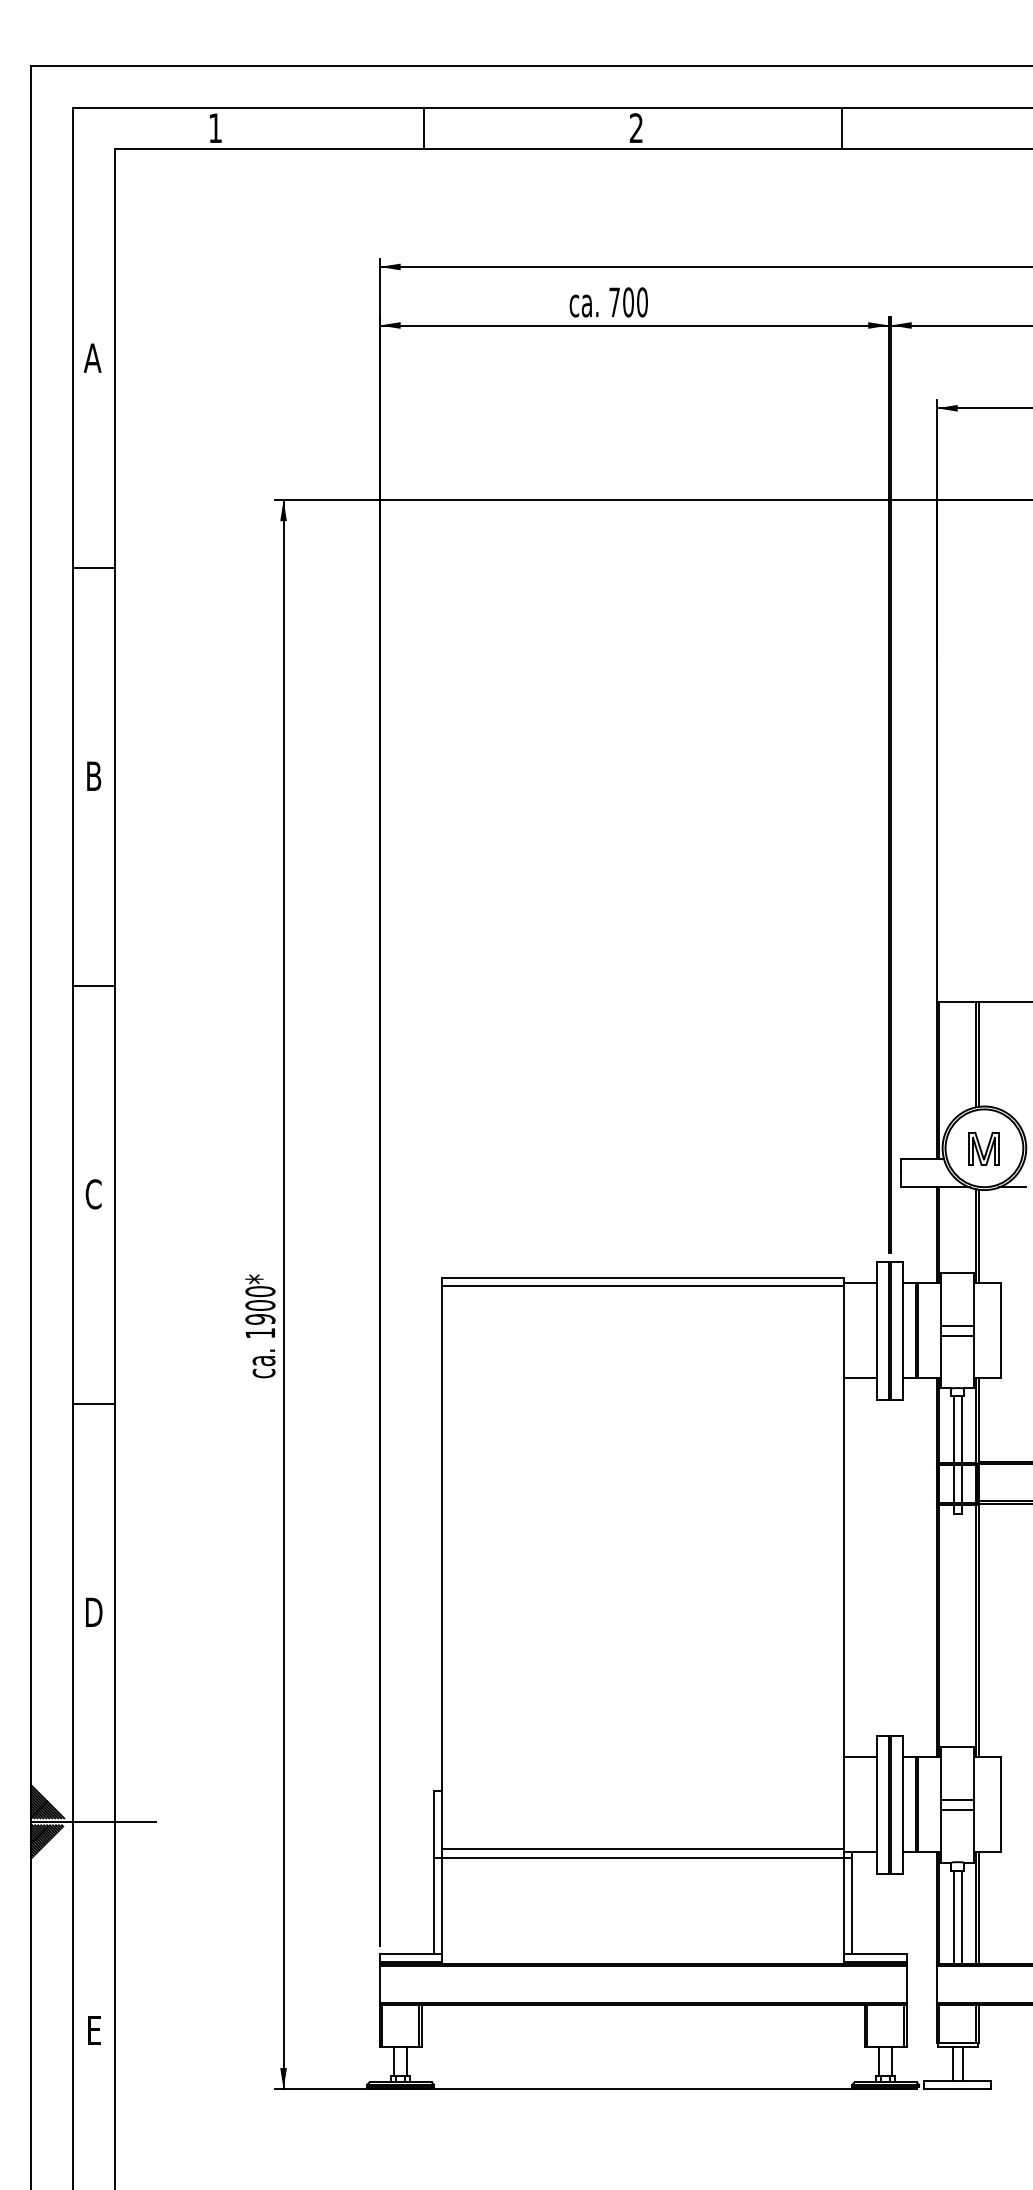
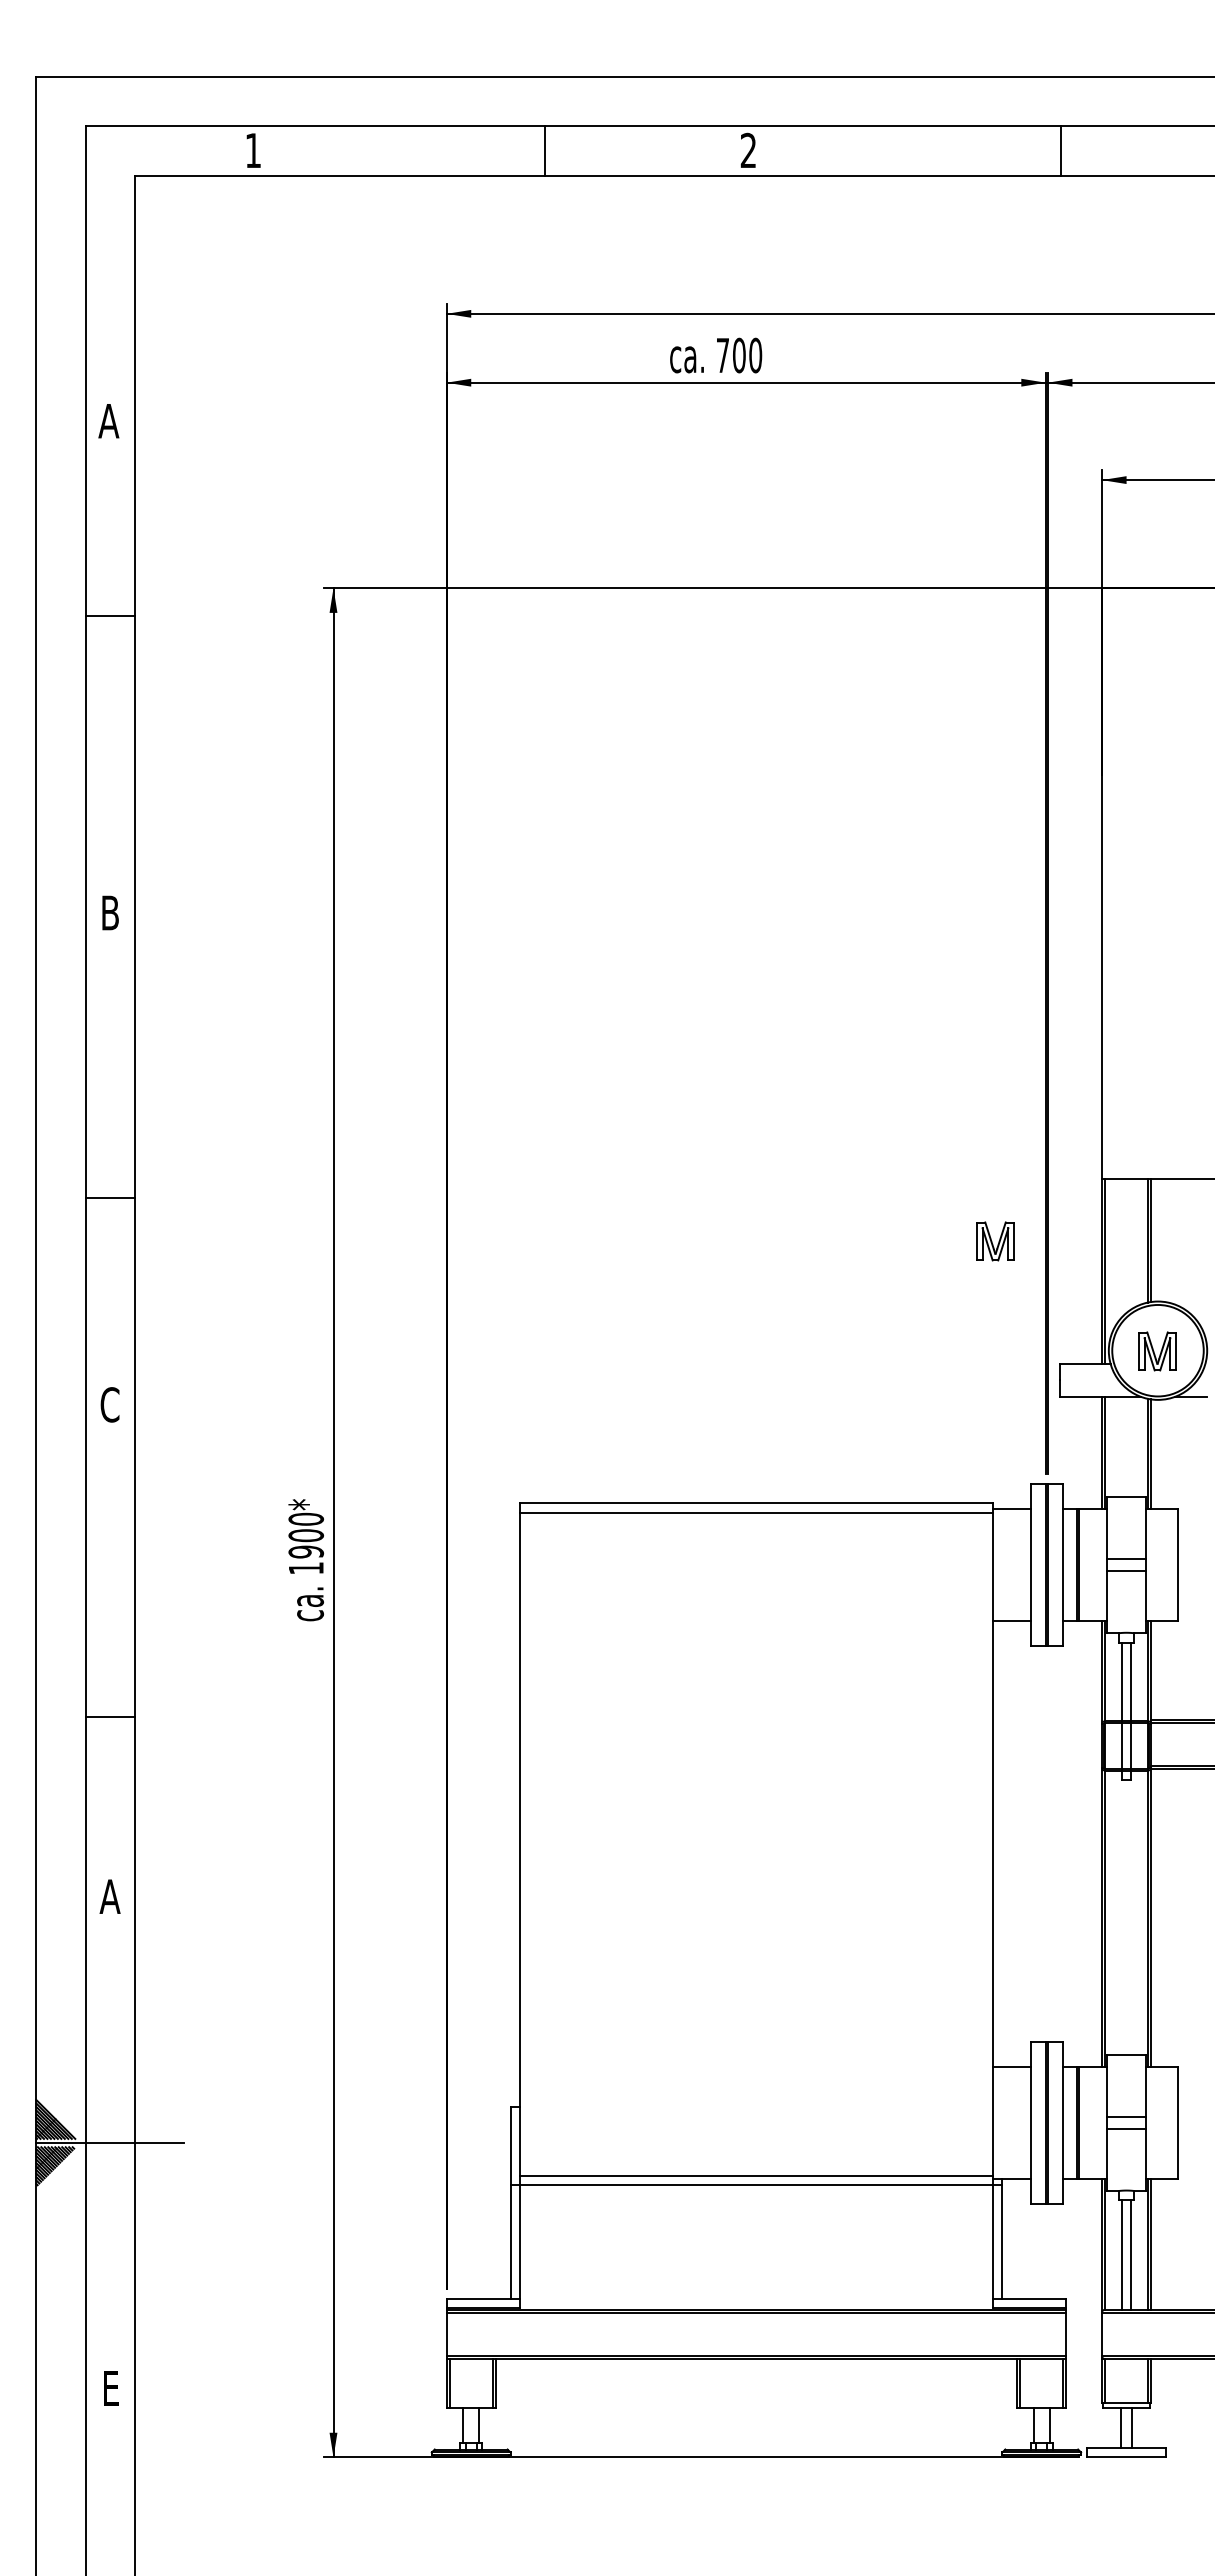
line: (423, 128) -> (544, 150), moved
line: (842, 128) -> (1060, 150), moved
line: (93, 567) -> (109, 616), moved
line: (93, 985) -> (109, 1198), moved
part: (846, 1055) -> (995, 1241), added
line: (93, 1403) -> (109, 1717), moved
text: (93, 1612) -> (109, 1896), D -> A

